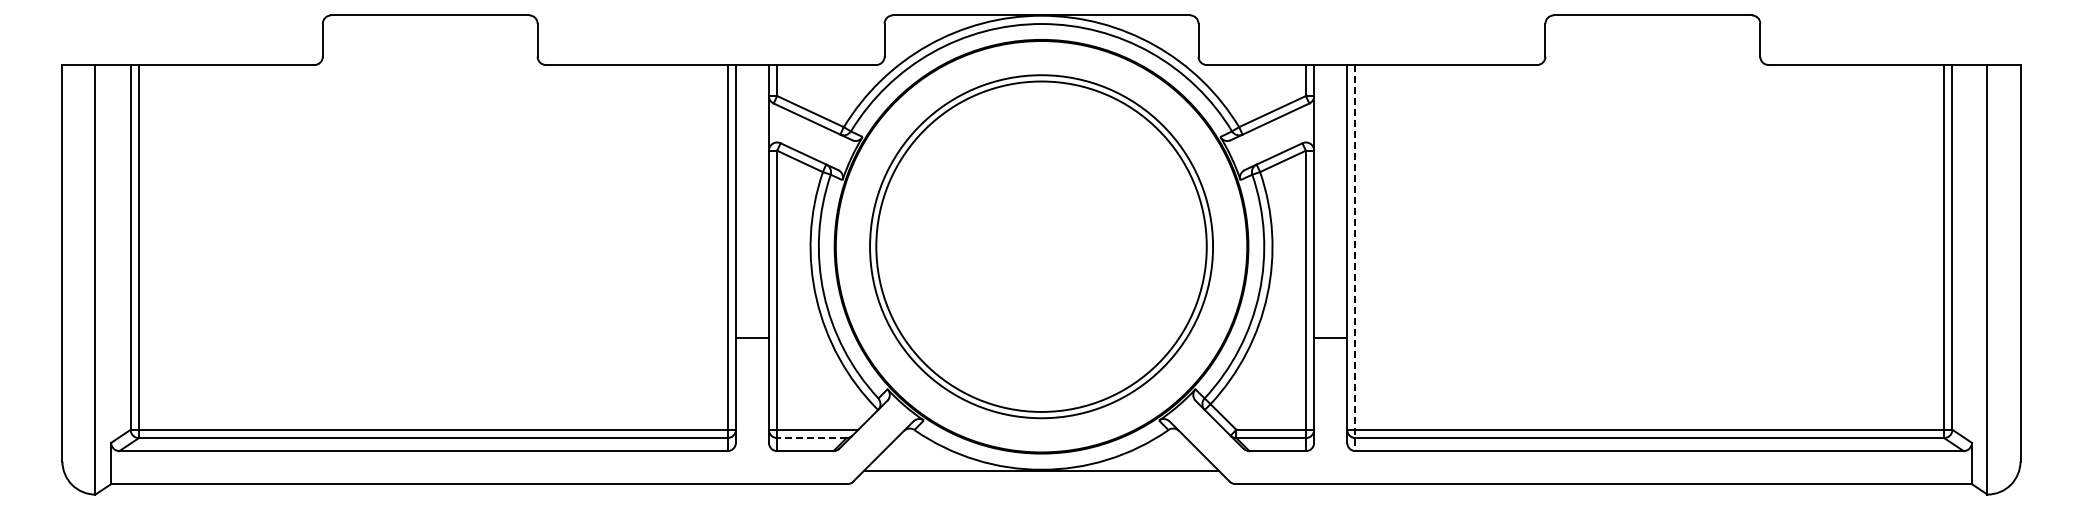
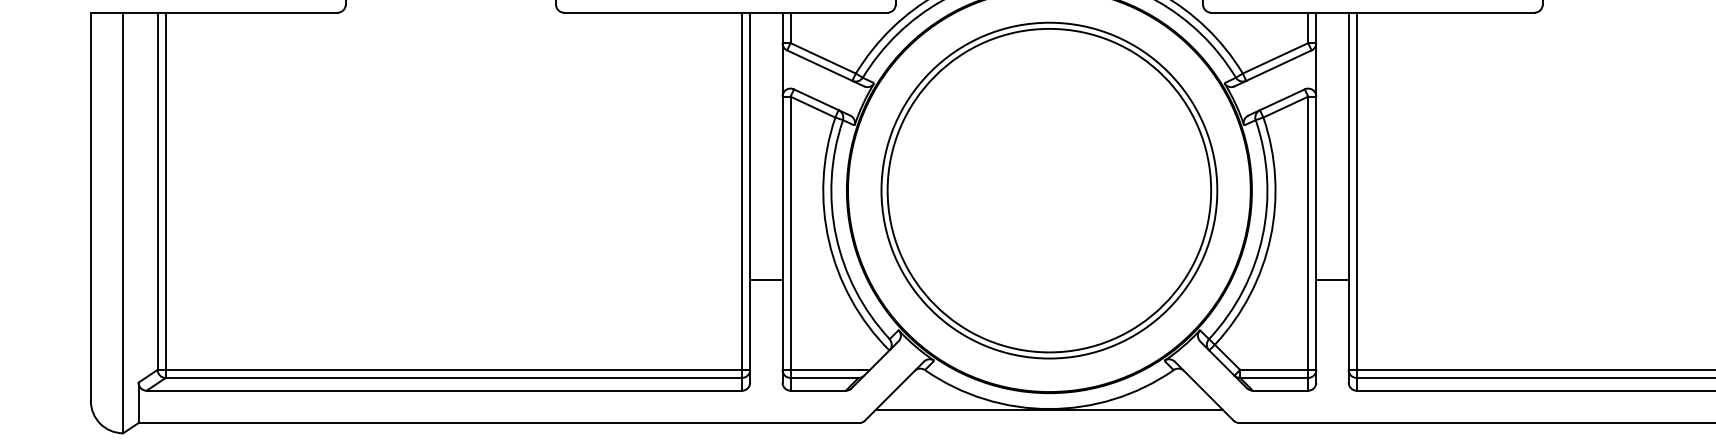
line: (1355, 258) -> (1356, 202), dashed -> solid
line: (811, 438) -> (824, 378), dashed -> solid

